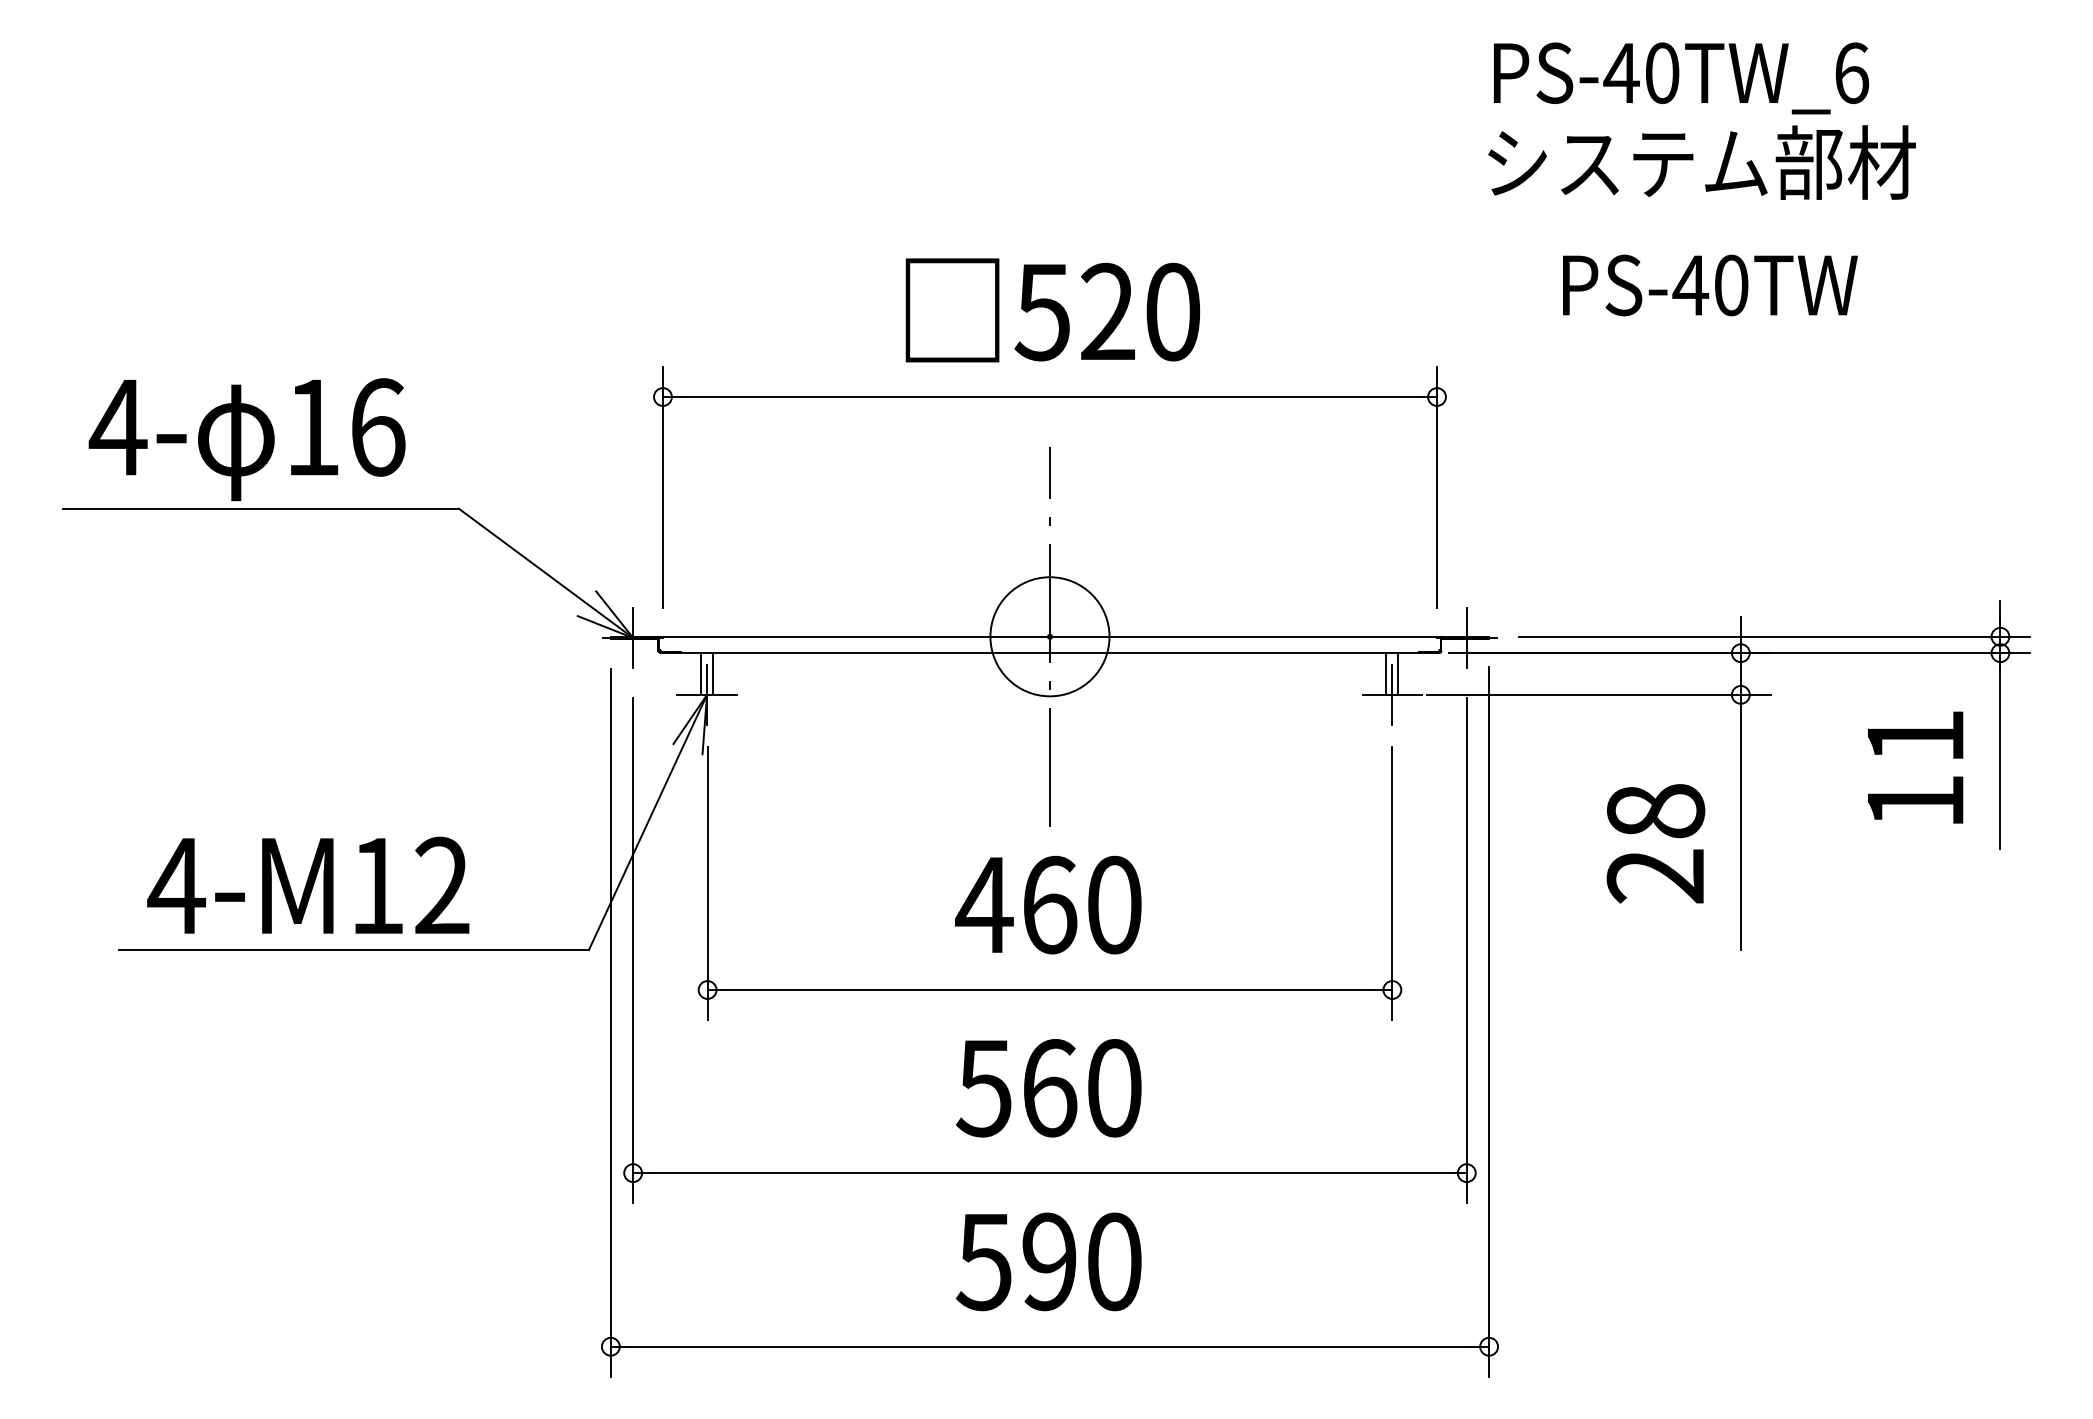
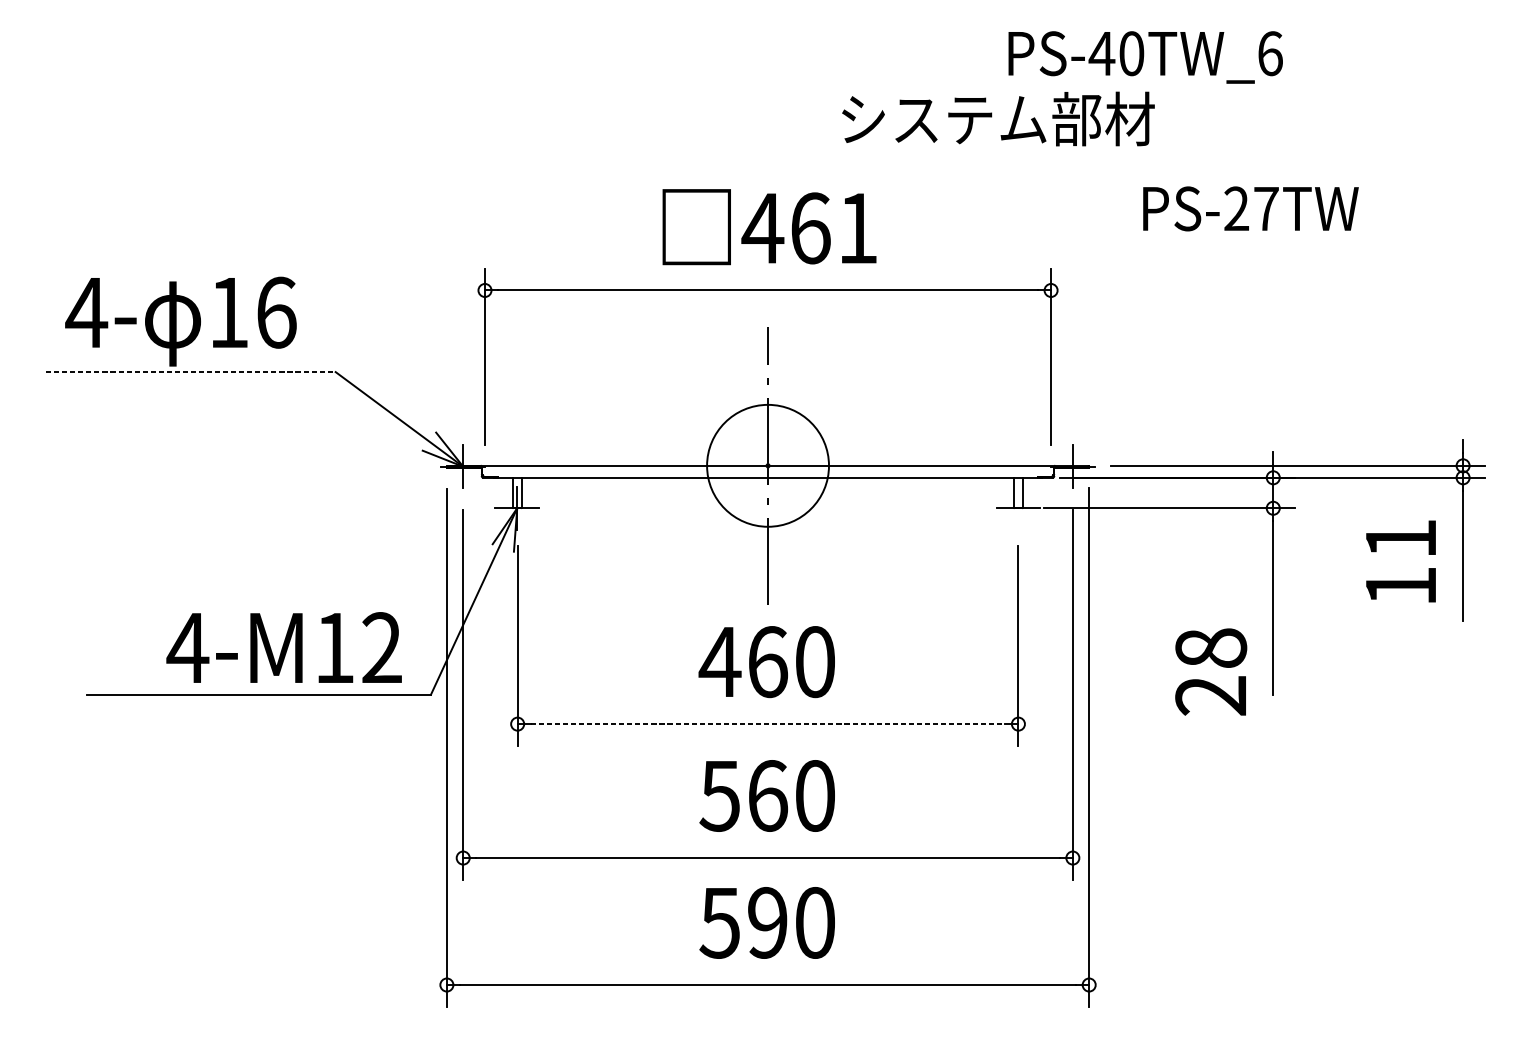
text: (1681, 78) -> (1145, 57), moved
text: (1701, 162) -> (998, 118), moved
text: (1710, 285) -> (1251, 208), PS-40TW -> PS-27TW
text: (1106, 311) -> (809, 227), 520 -> 461
line: (260, 508) -> (190, 372), solid -> dashed
circle: (1049, 636) -> (767, 465), size x1.4
line: (1392, 694) -> (1018, 508), removed
text: (1655, 843) -> (1210, 671), moved
text: (308, 884) -> (284, 646), moved
line: (1049, 990) -> (767, 724), solid -> dashed

